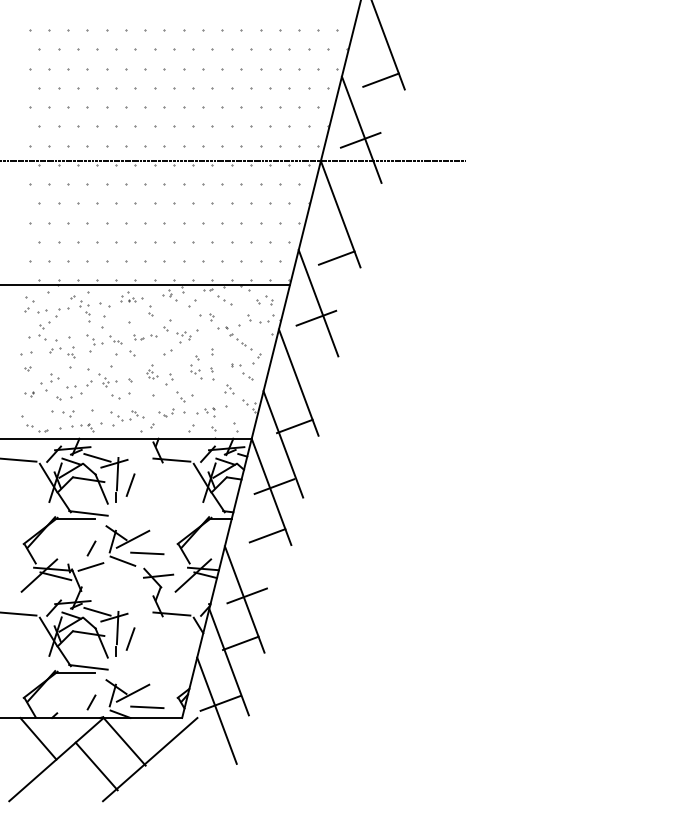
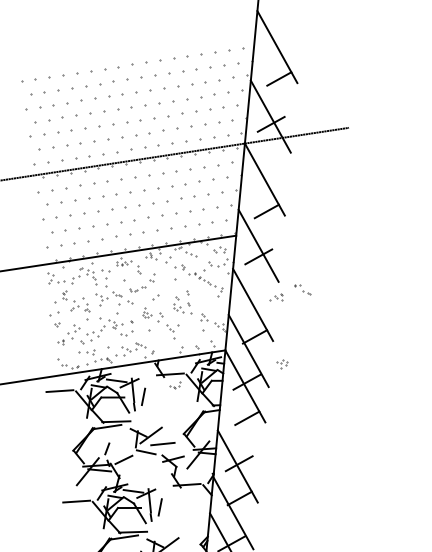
part: (44, 330) -> (64, 295), size x0.6
part: (183, 337) -> (282, 364), moved
part: (242, 371) -> (302, 289), moved
part: (212, 373) -> (190, 307), size x1.4
part: (166, 412) -> (175, 385), moved
part: (205, 412) -> (276, 298), moved
line: (91, 548) -> (107, 448), moved

